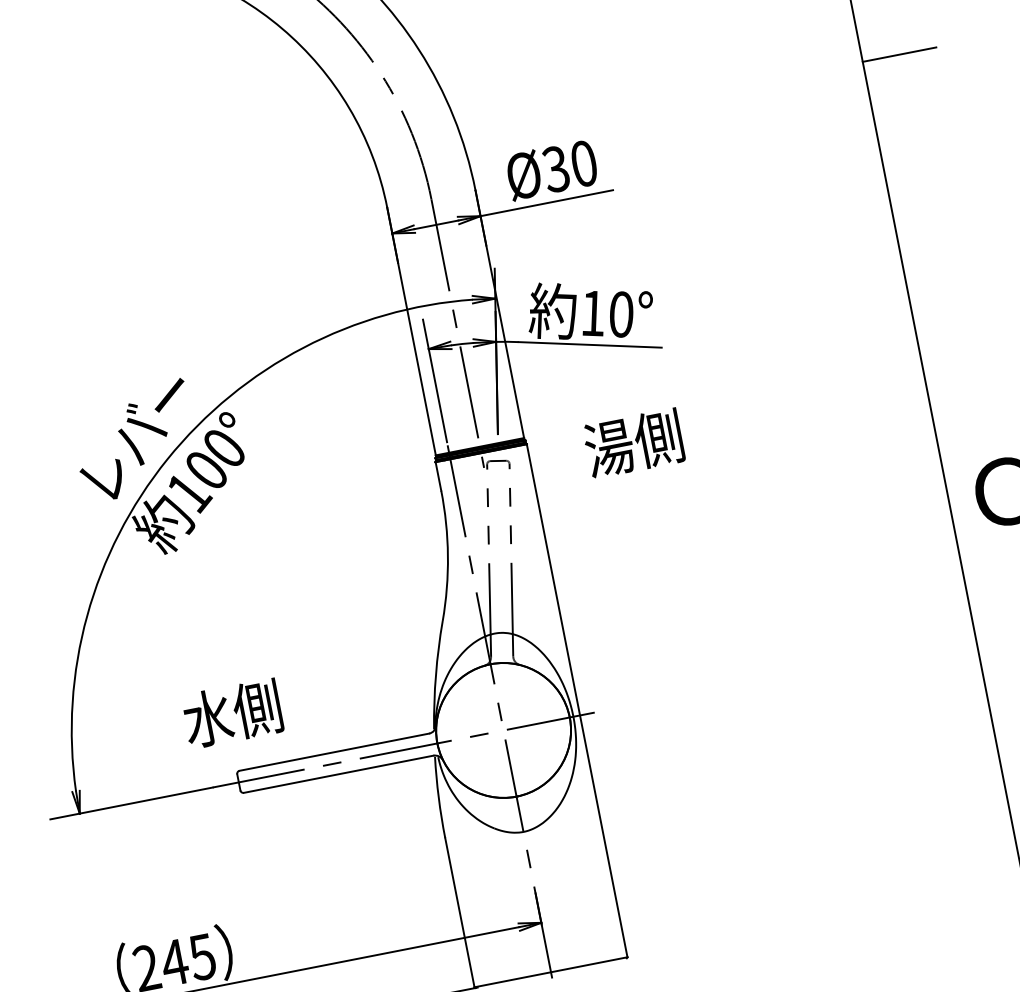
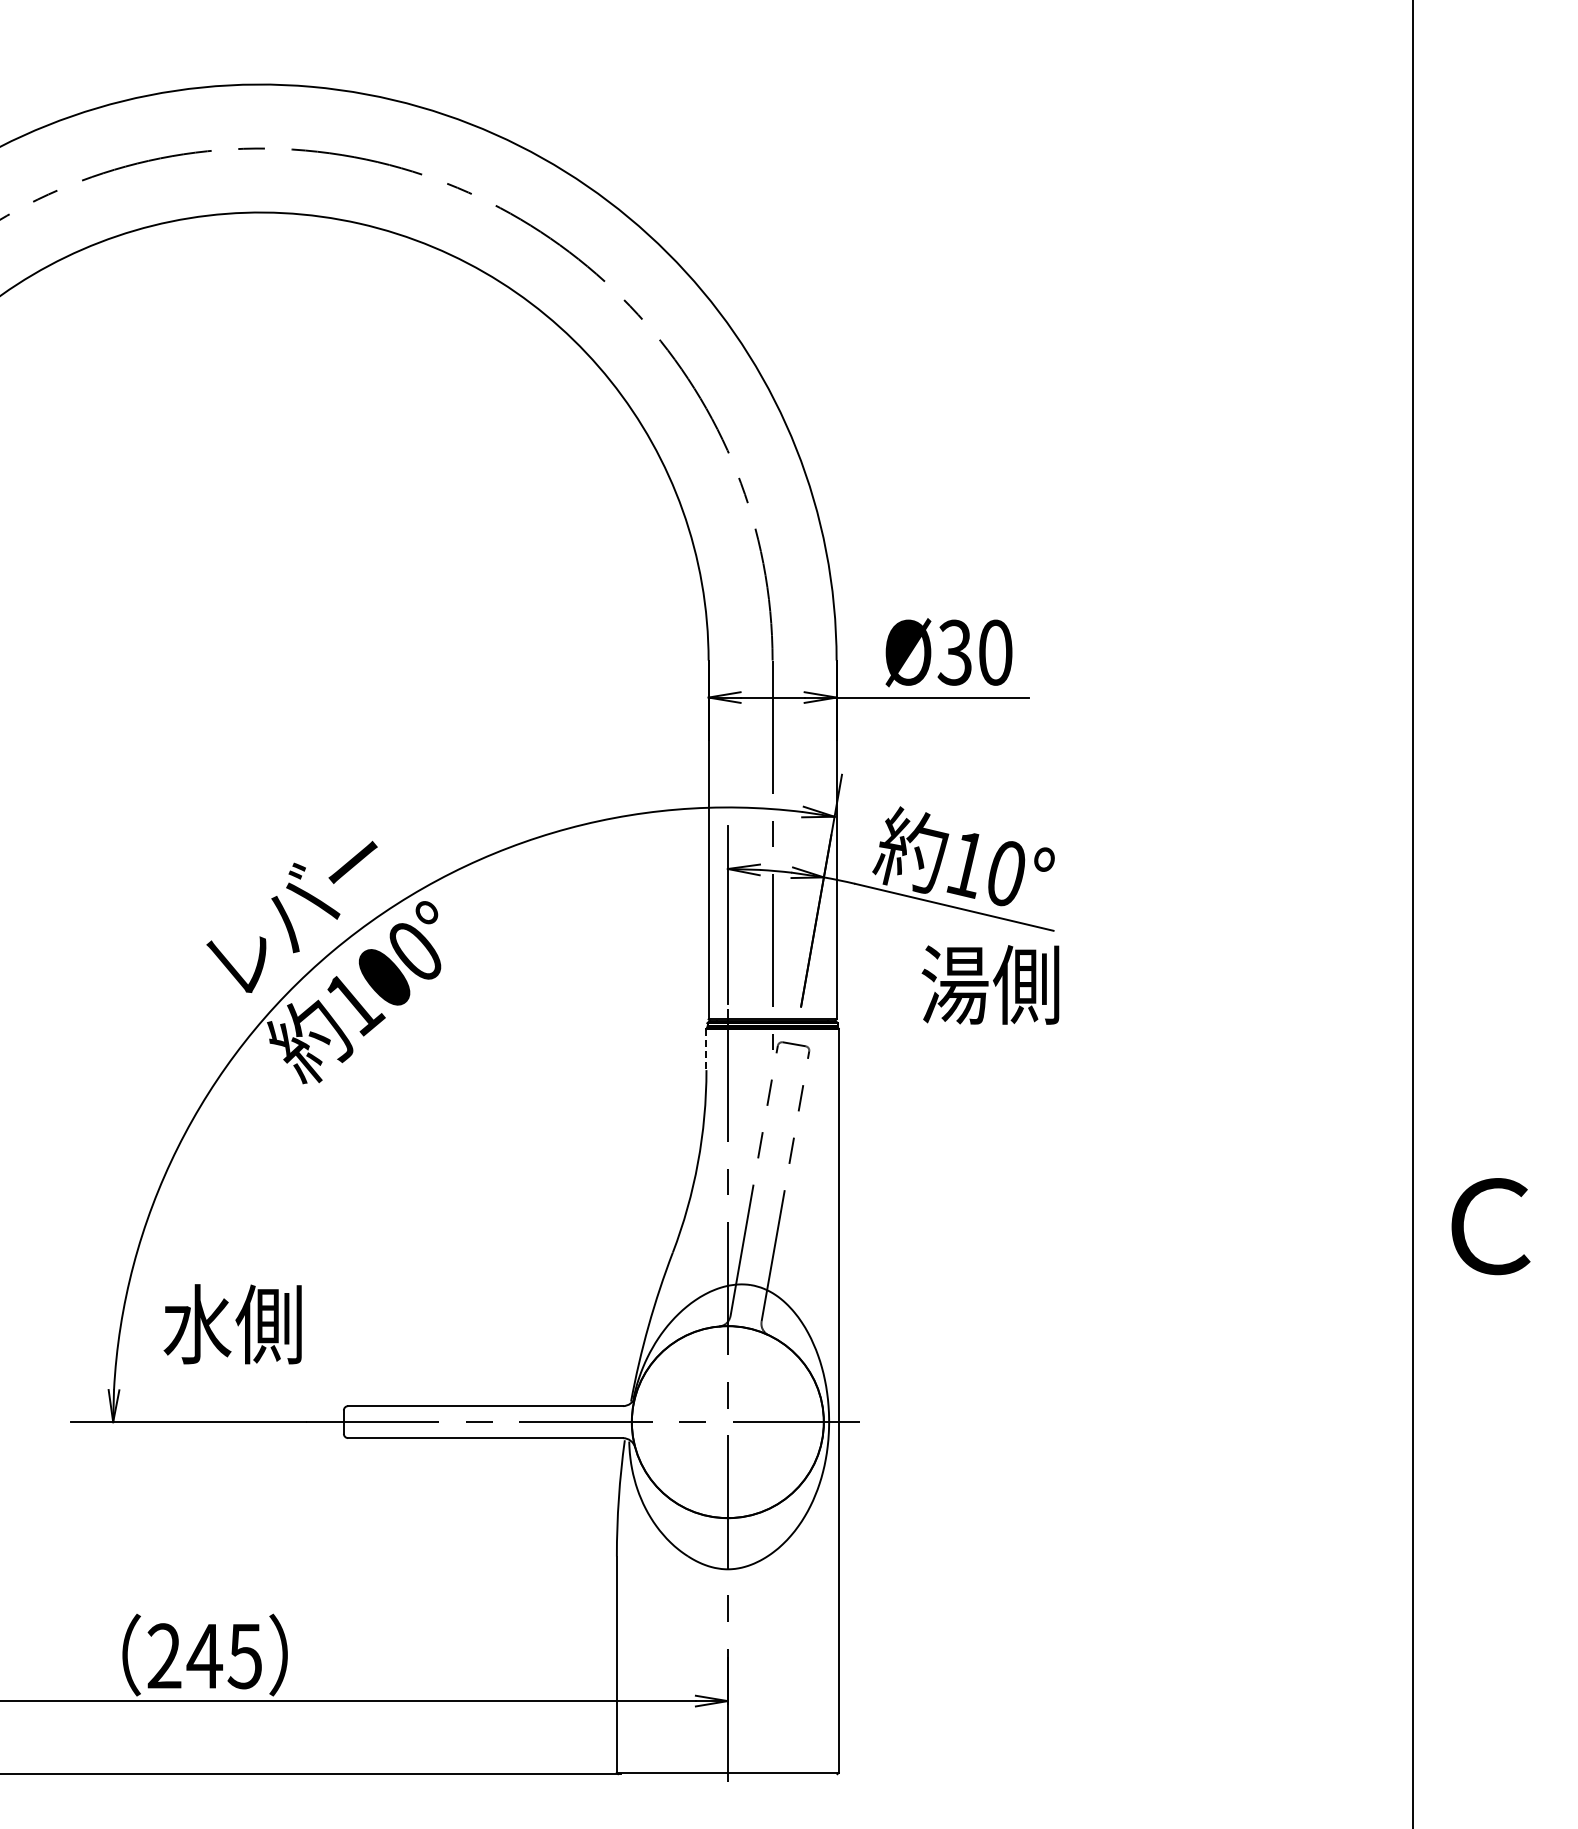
line: (899, 54) -> (1465, 586), removed
text: (633, 443) -> (990, 984), moved
line: (438, 476) -> (706, 1049), solid -> dashed
text: (232, 713) -> (232, 1324), moved

